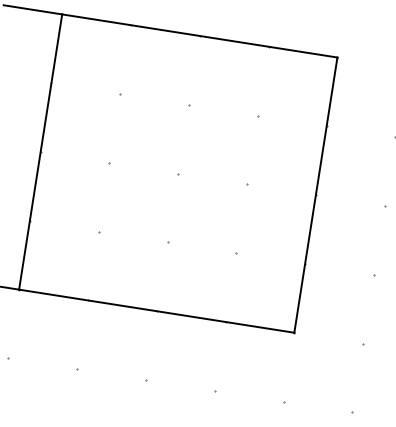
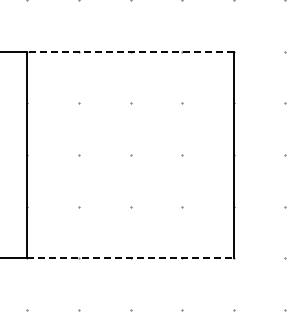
line: (199, 35) -> (130, 51), solid -> dashed
line: (157, 311) -> (131, 258), solid -> dashed

